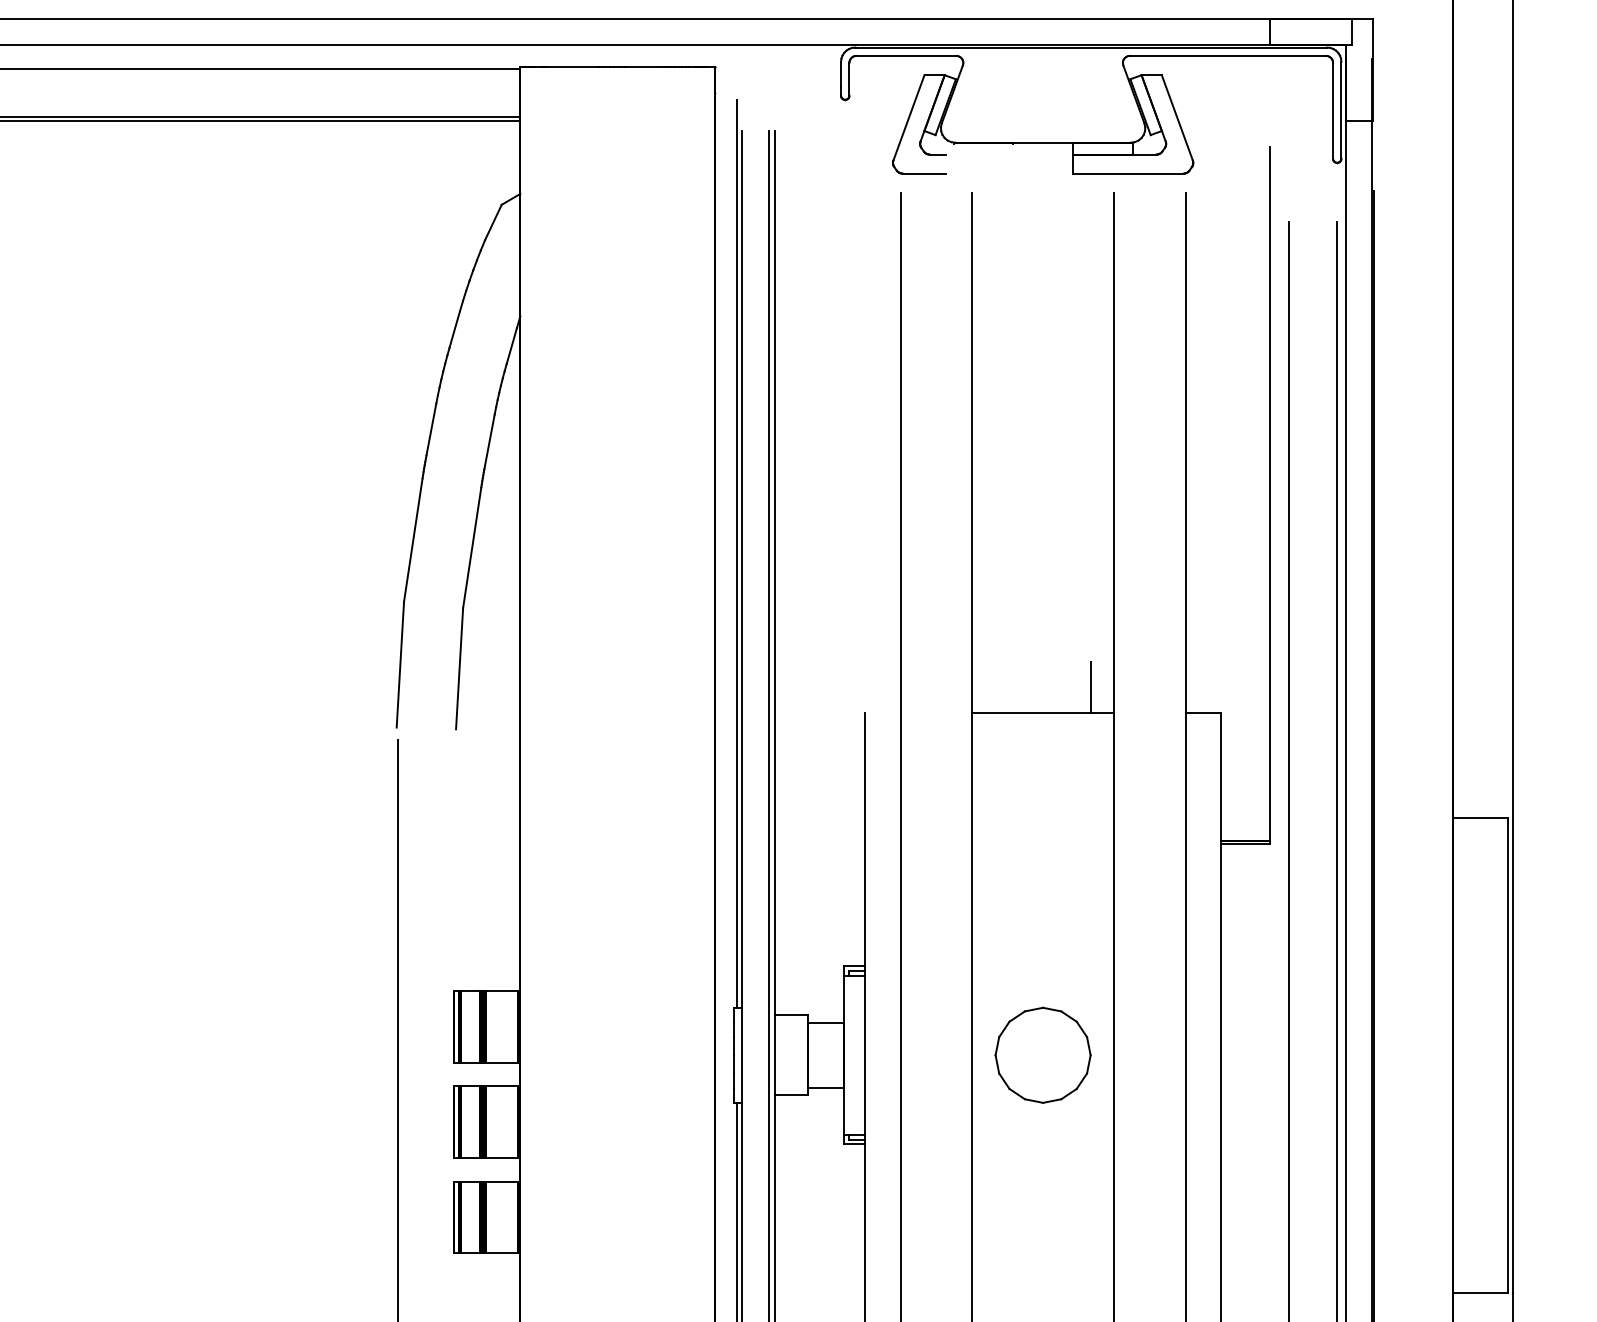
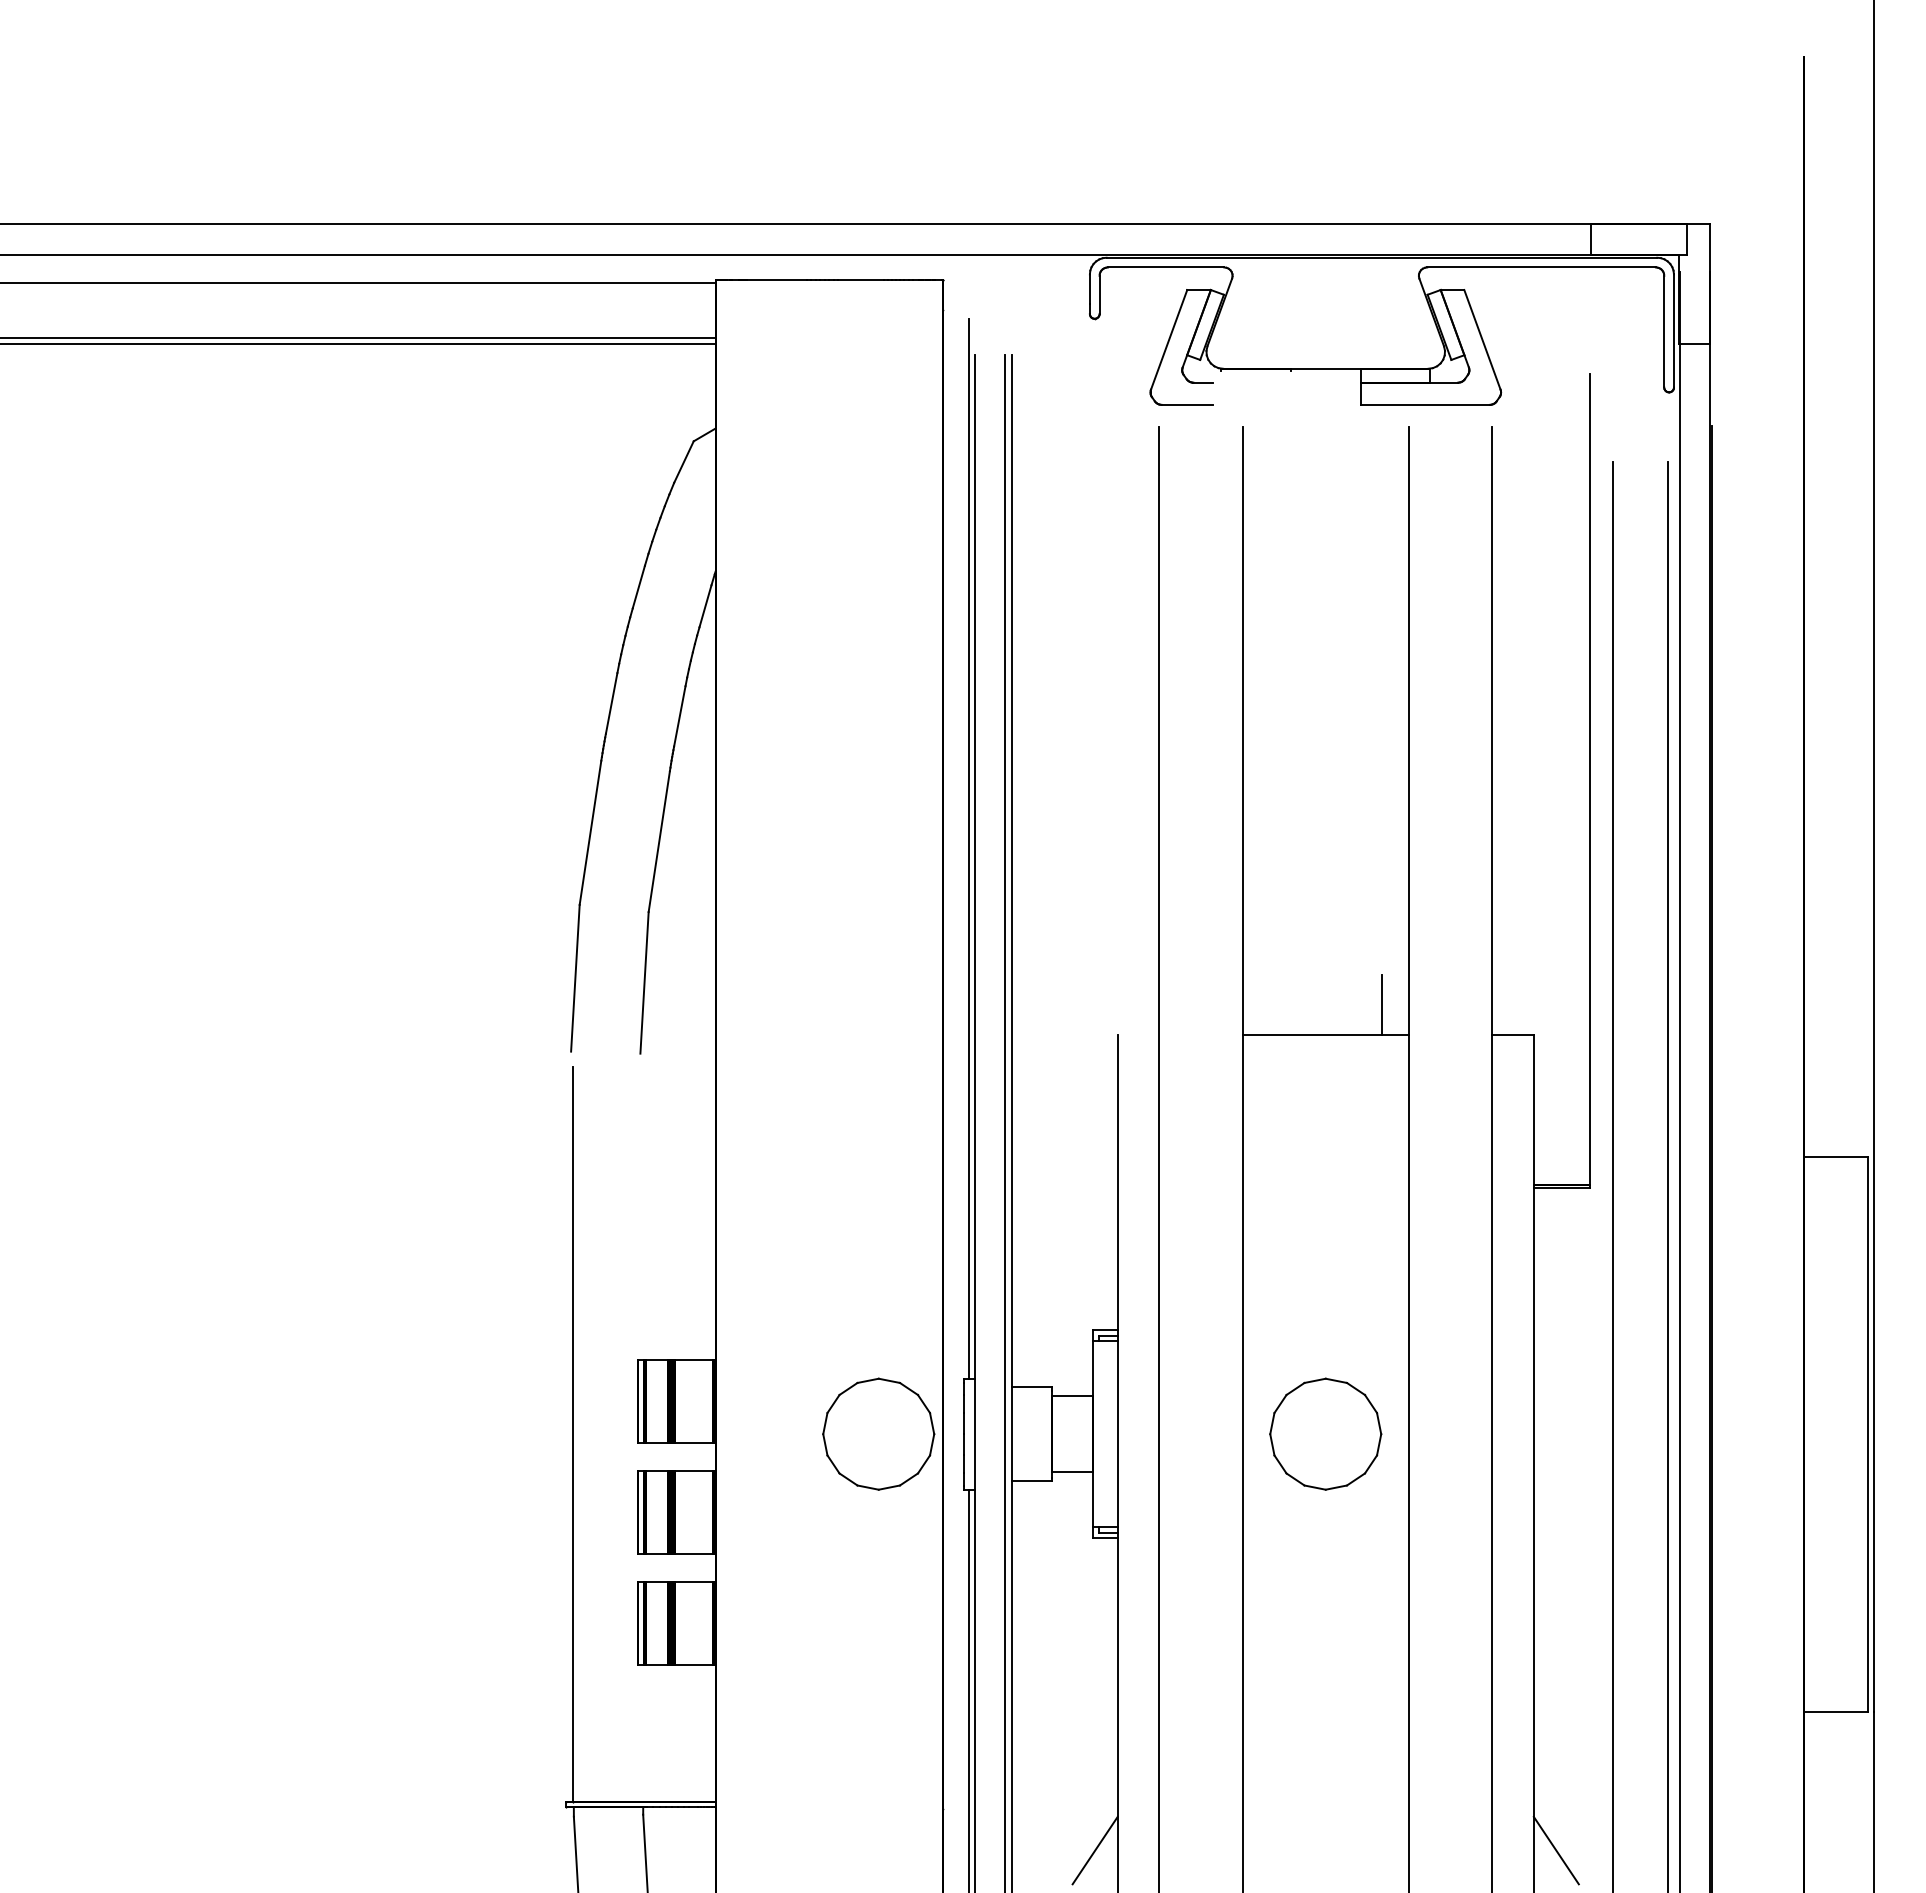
part: (660, 1054) -> (878, 1433), added

